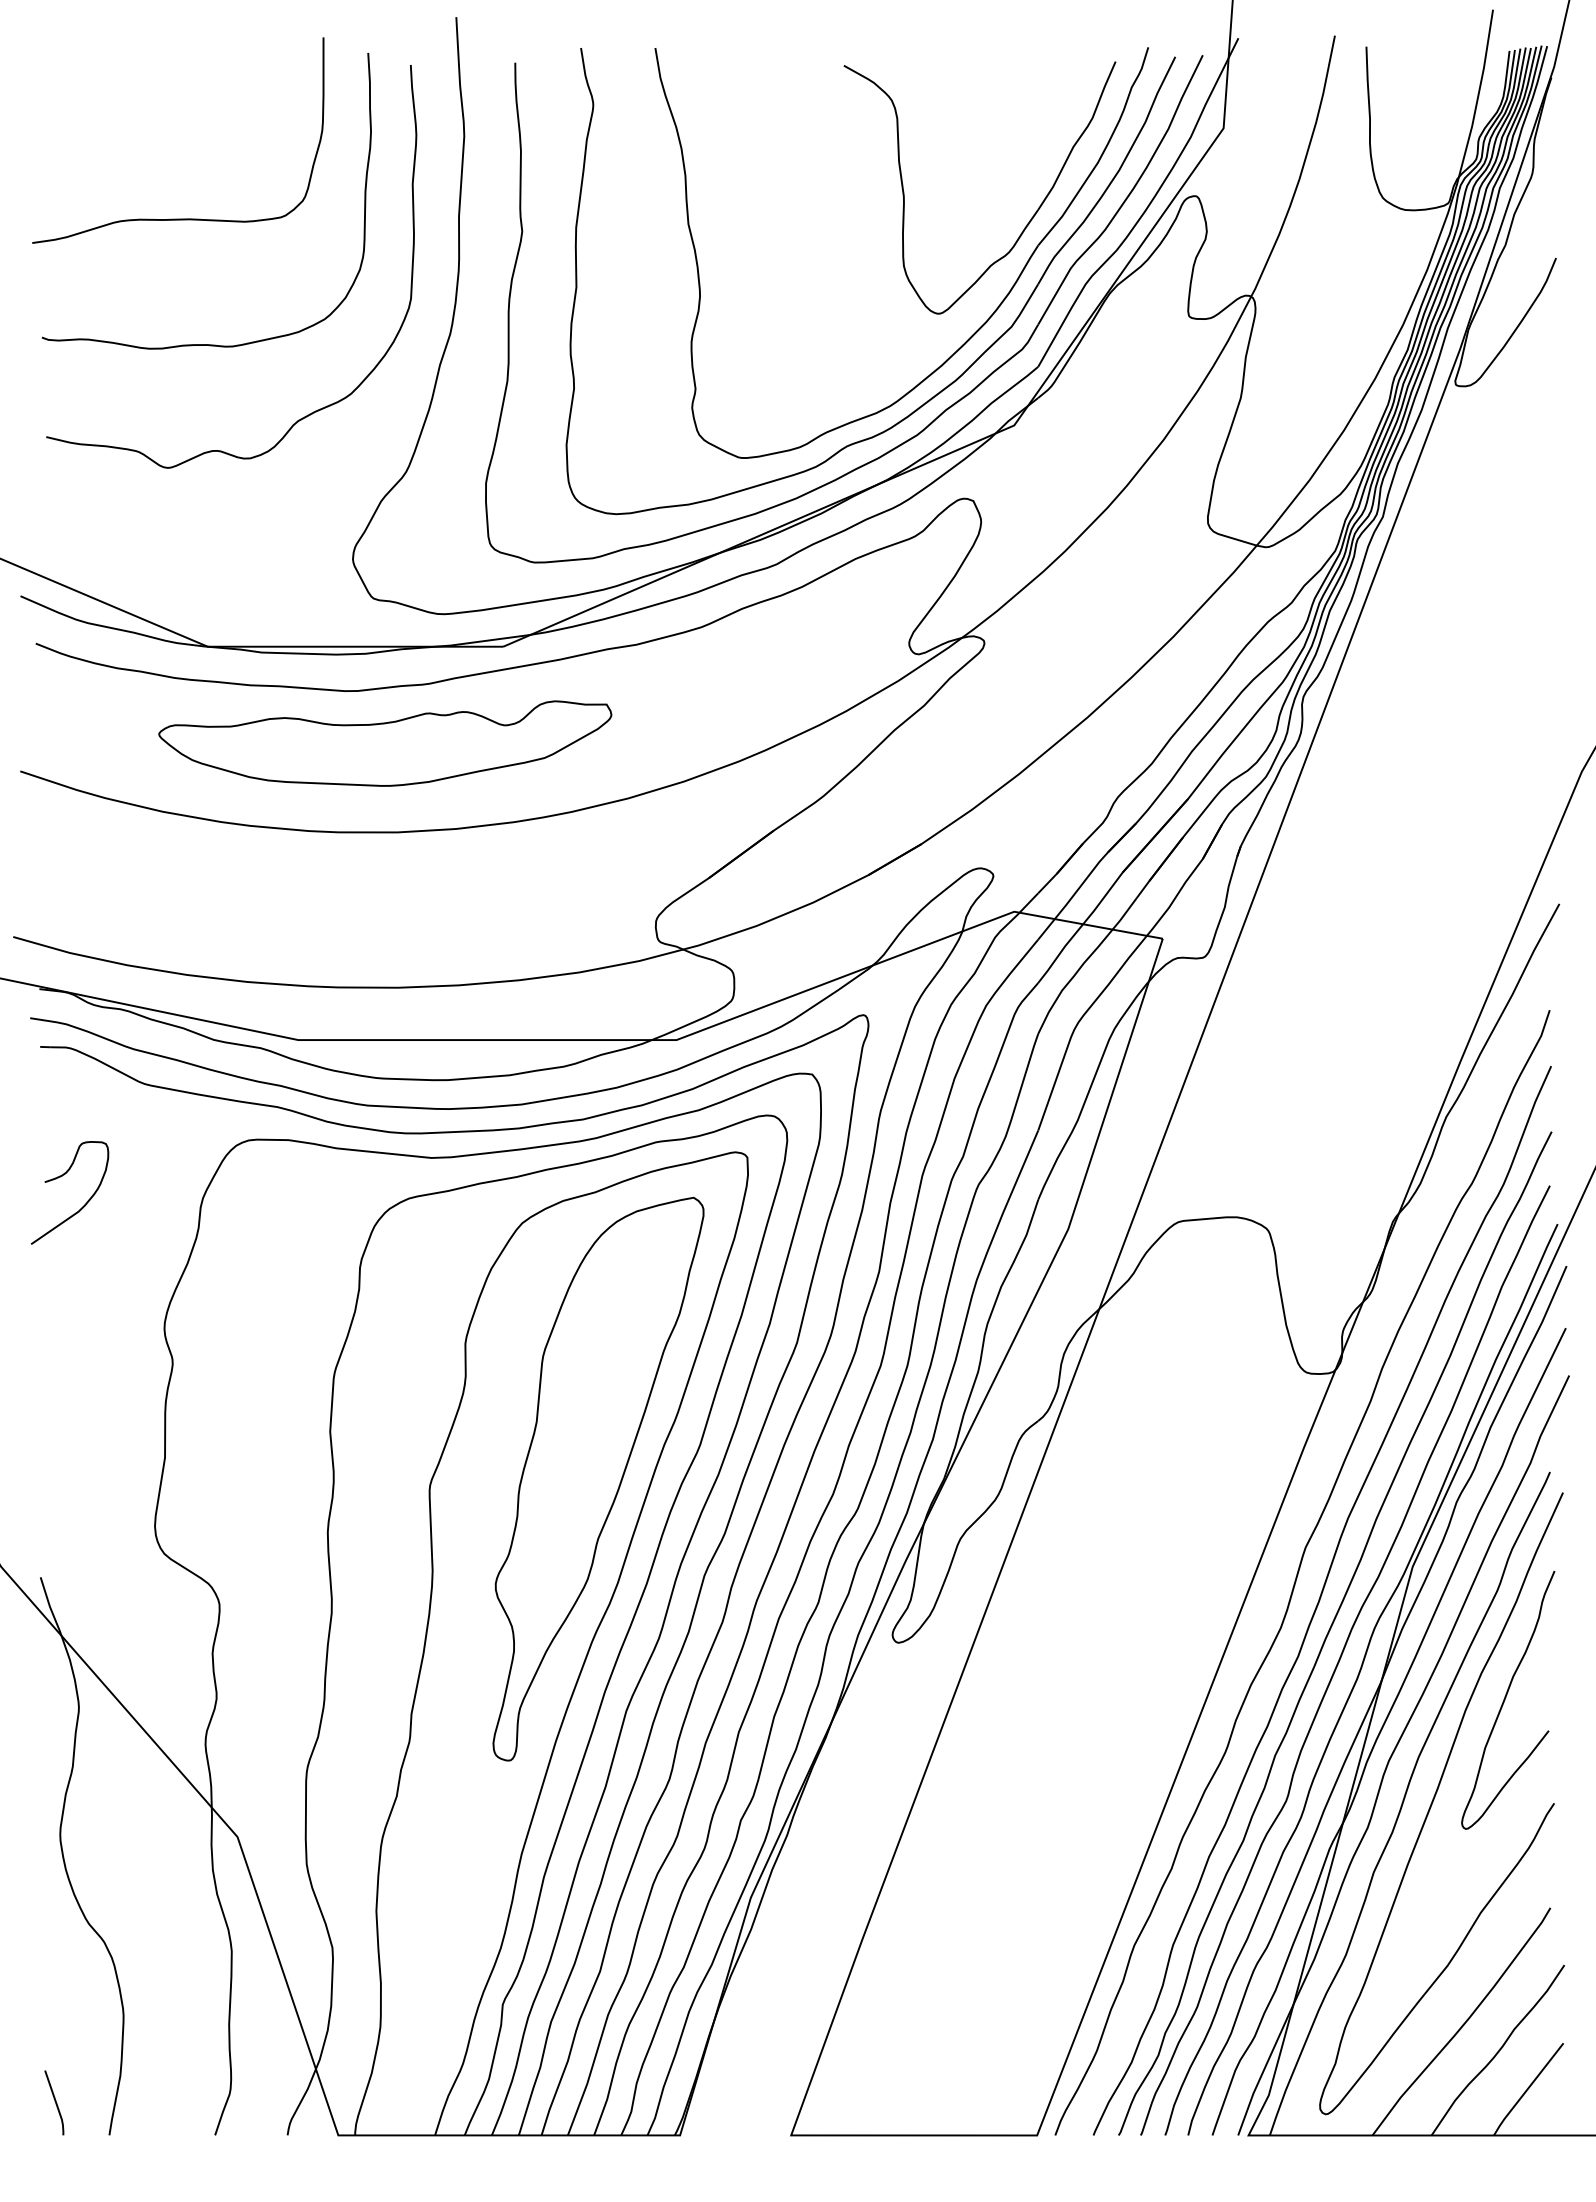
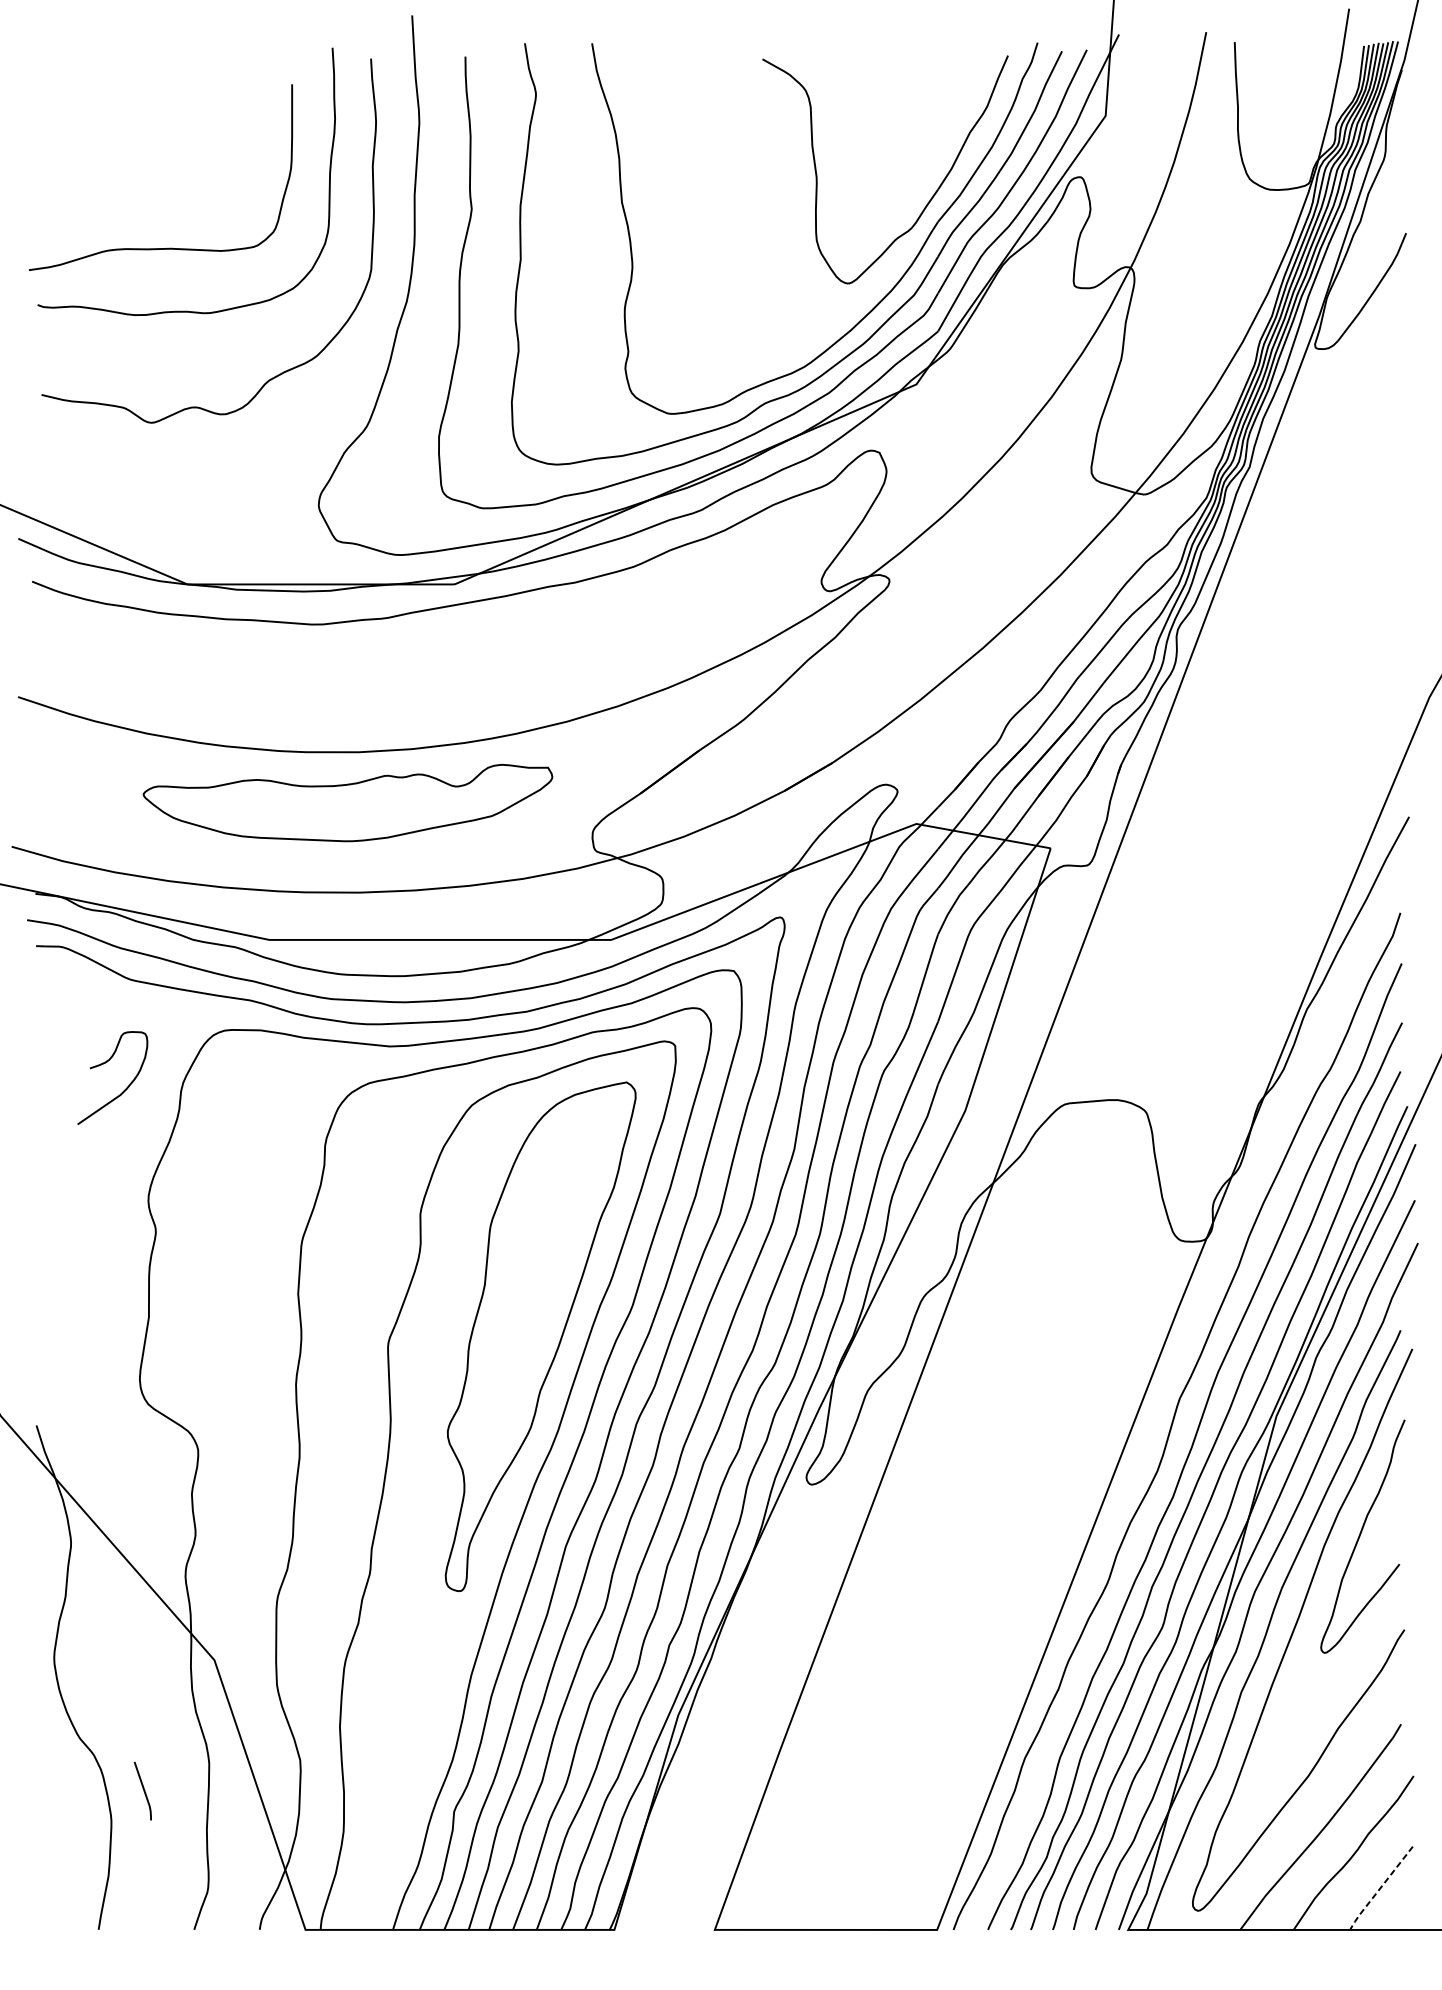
curve: (178, 218) -> (161, 248), moved
part: (385, 743) -> (348, 802), moved
curve: (62, 1176) -> (105, 1063), moved
line: (1527, 2090) -> (1380, 1889), solid -> dashed
line: (54, 2101) -> (143, 1789), moved

